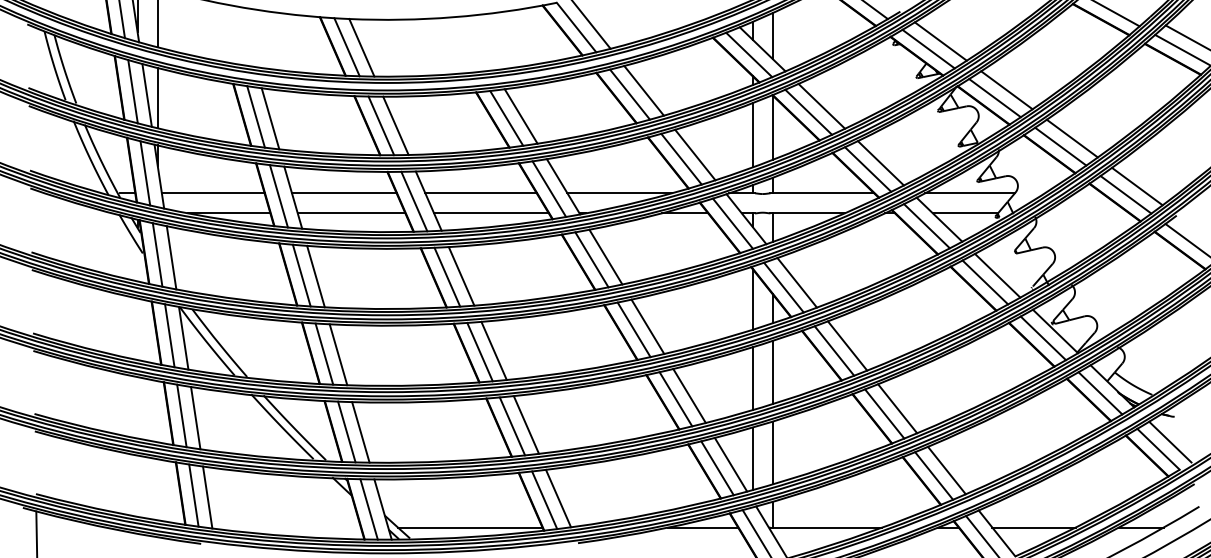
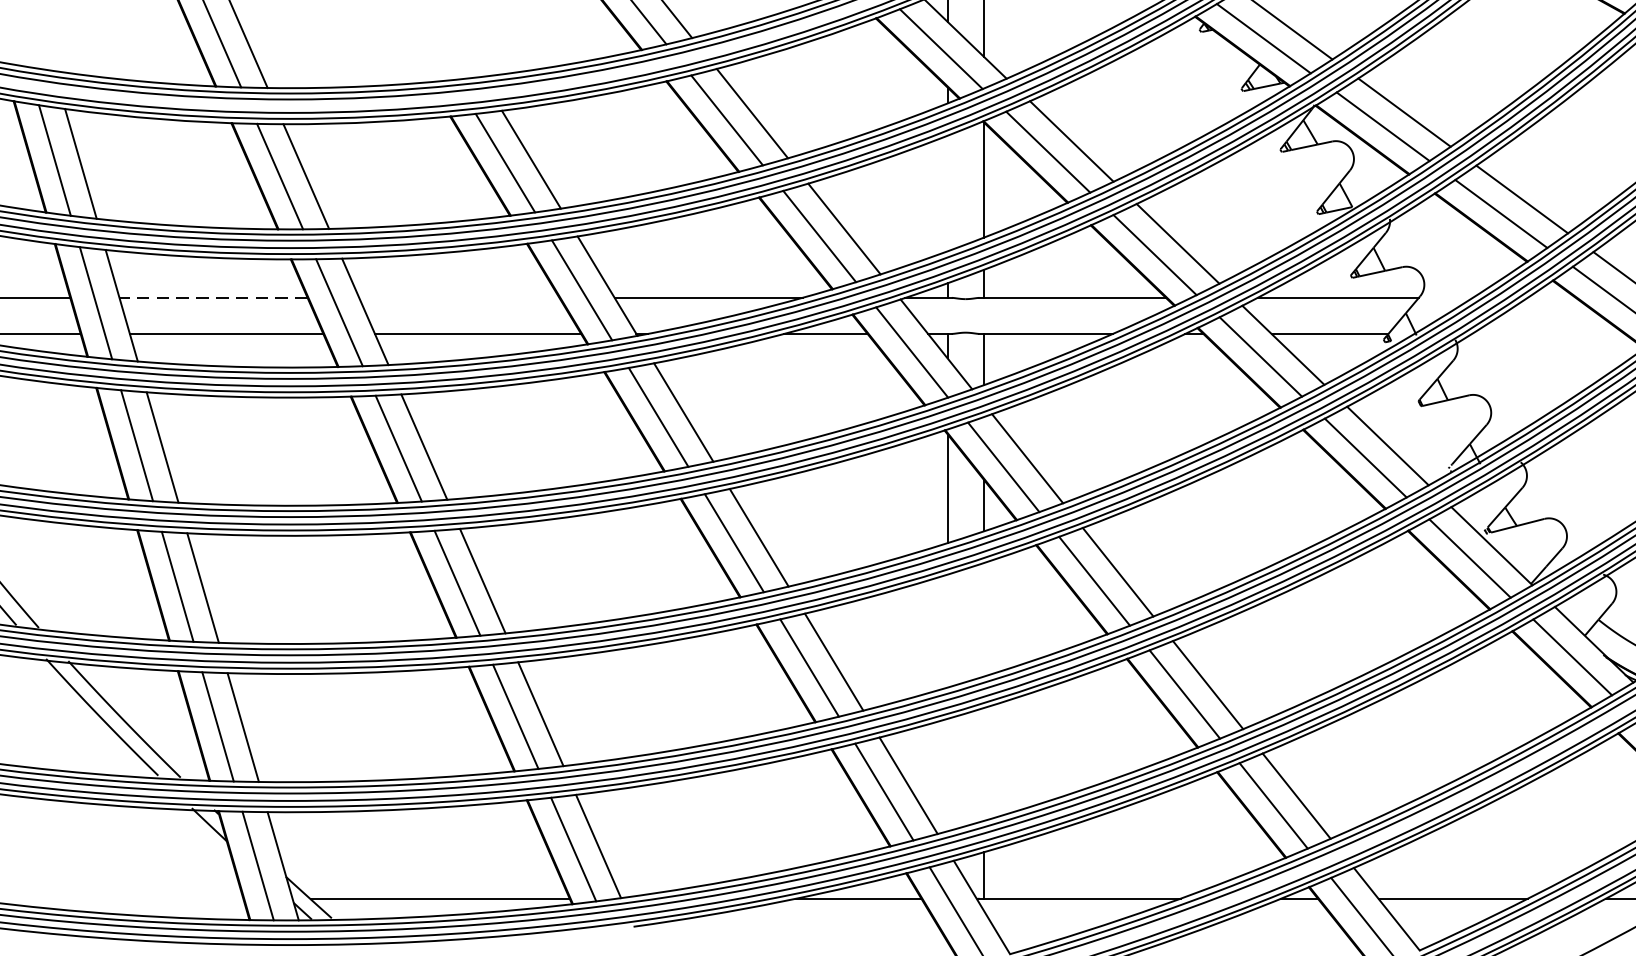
line: (752, 135) -> (947, 193), removed
line: (343, 193) -> (212, 298), solid -> dashed
line: (480, 193) -> (458, 298), removed
line: (772, 372) -> (983, 619), removed
line: (752, 378) -> (947, 630), removed
line: (772, 452) -> (983, 763), removed
line: (752, 458) -> (947, 774), removed

